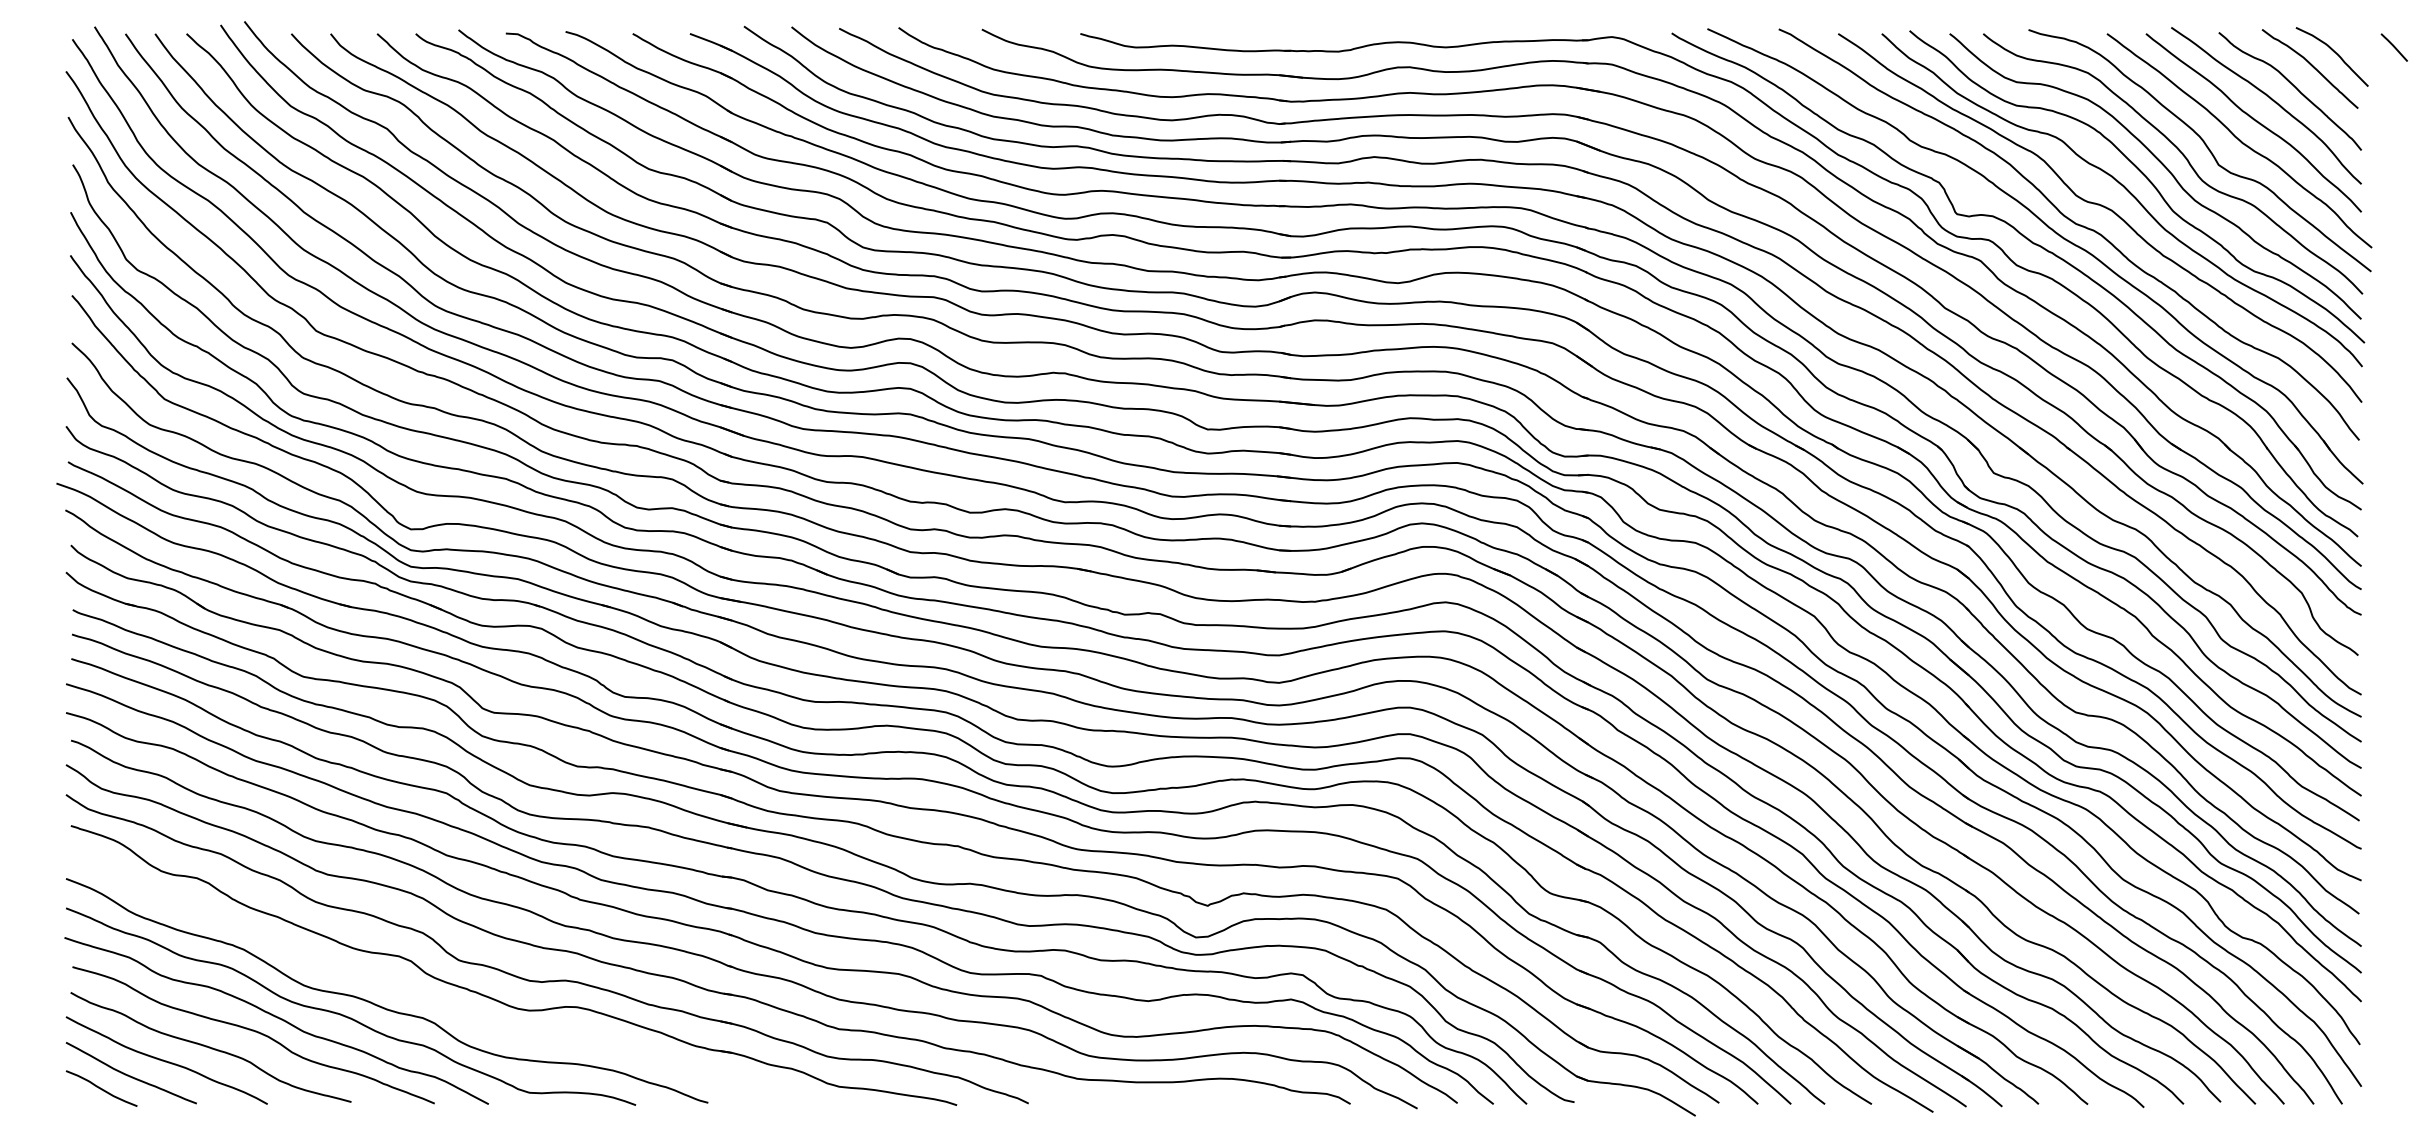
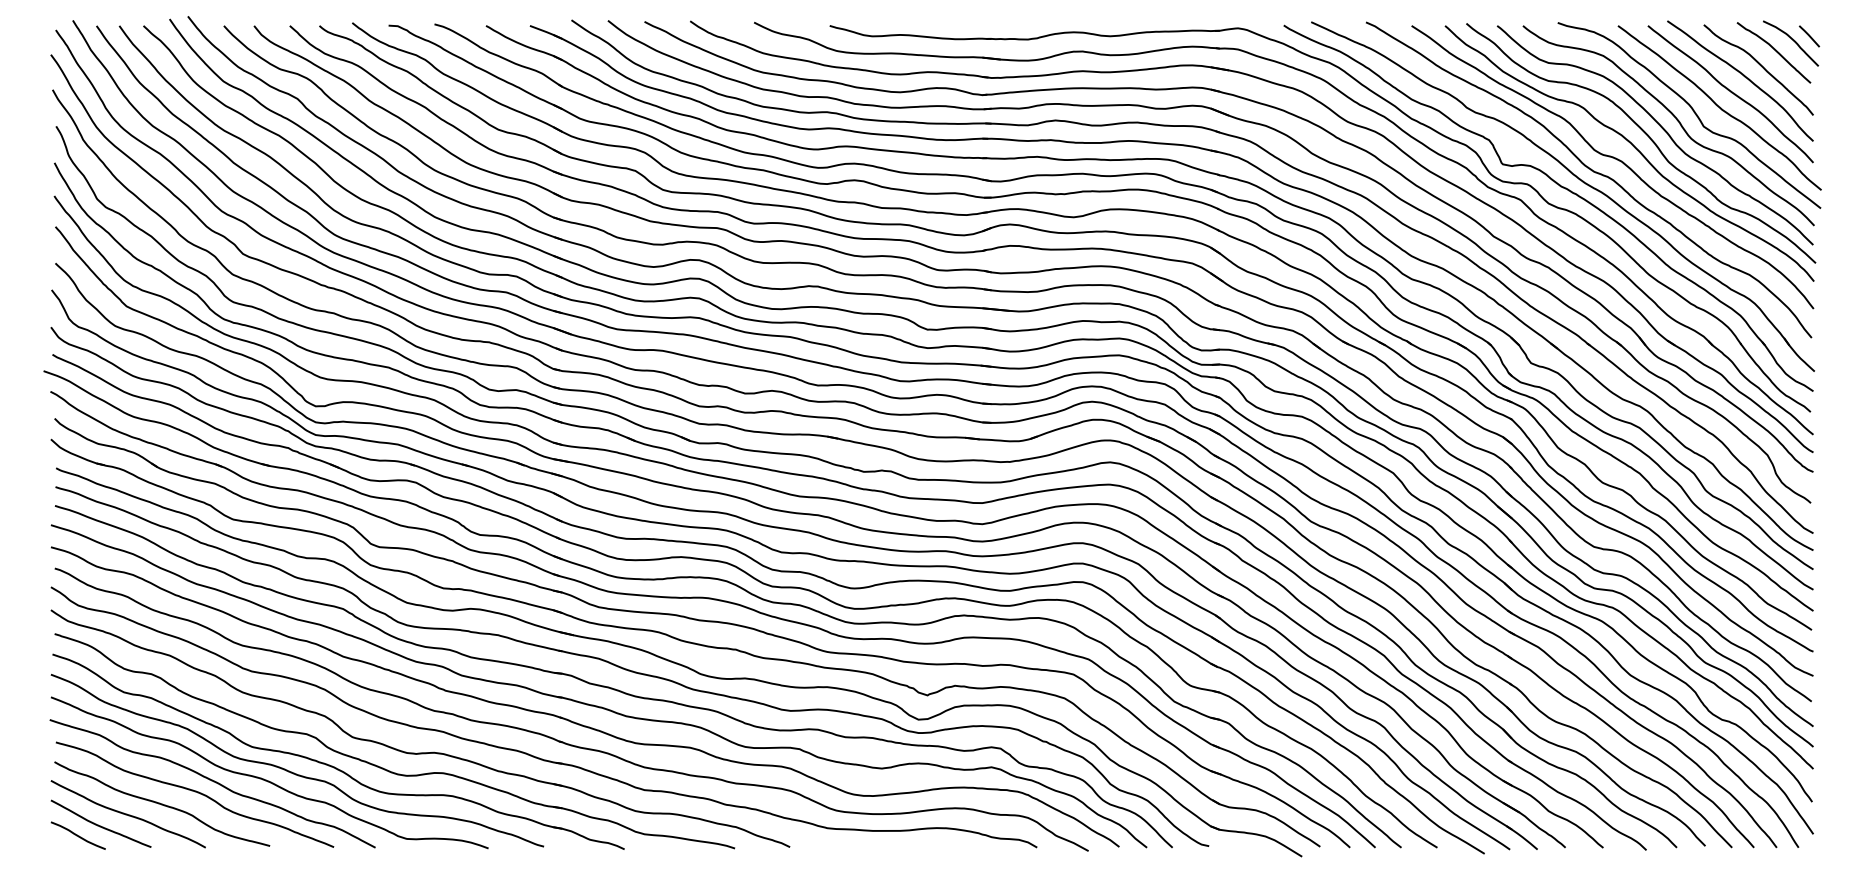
line: (2393, 47) -> (1808, 36), moved
part: (435, 998) -> (334, 766), added

